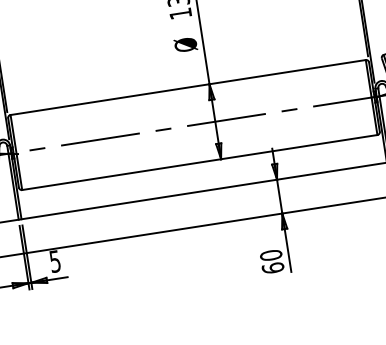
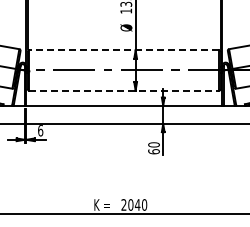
line: (186, 87) -> (123, 50), solid -> dashed
line: (200, 162) -> (124, 90), solid -> dashed
text: (54, 261) -> (40, 130), 5 -> 6

